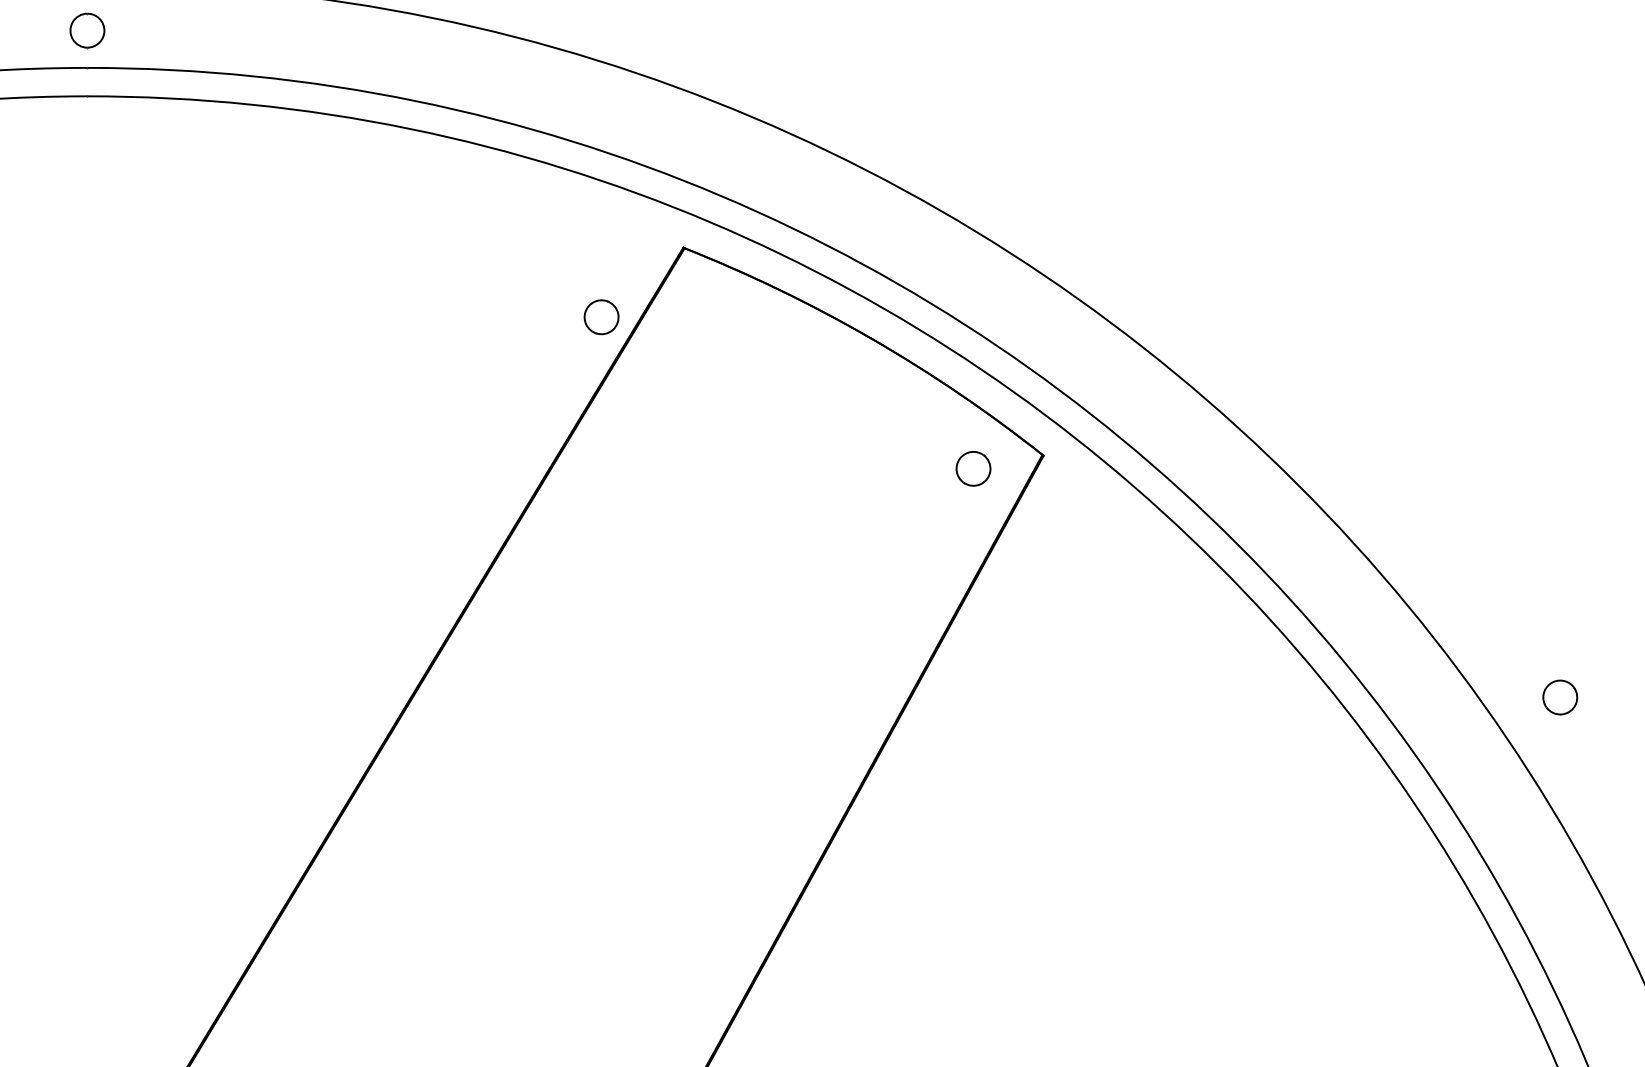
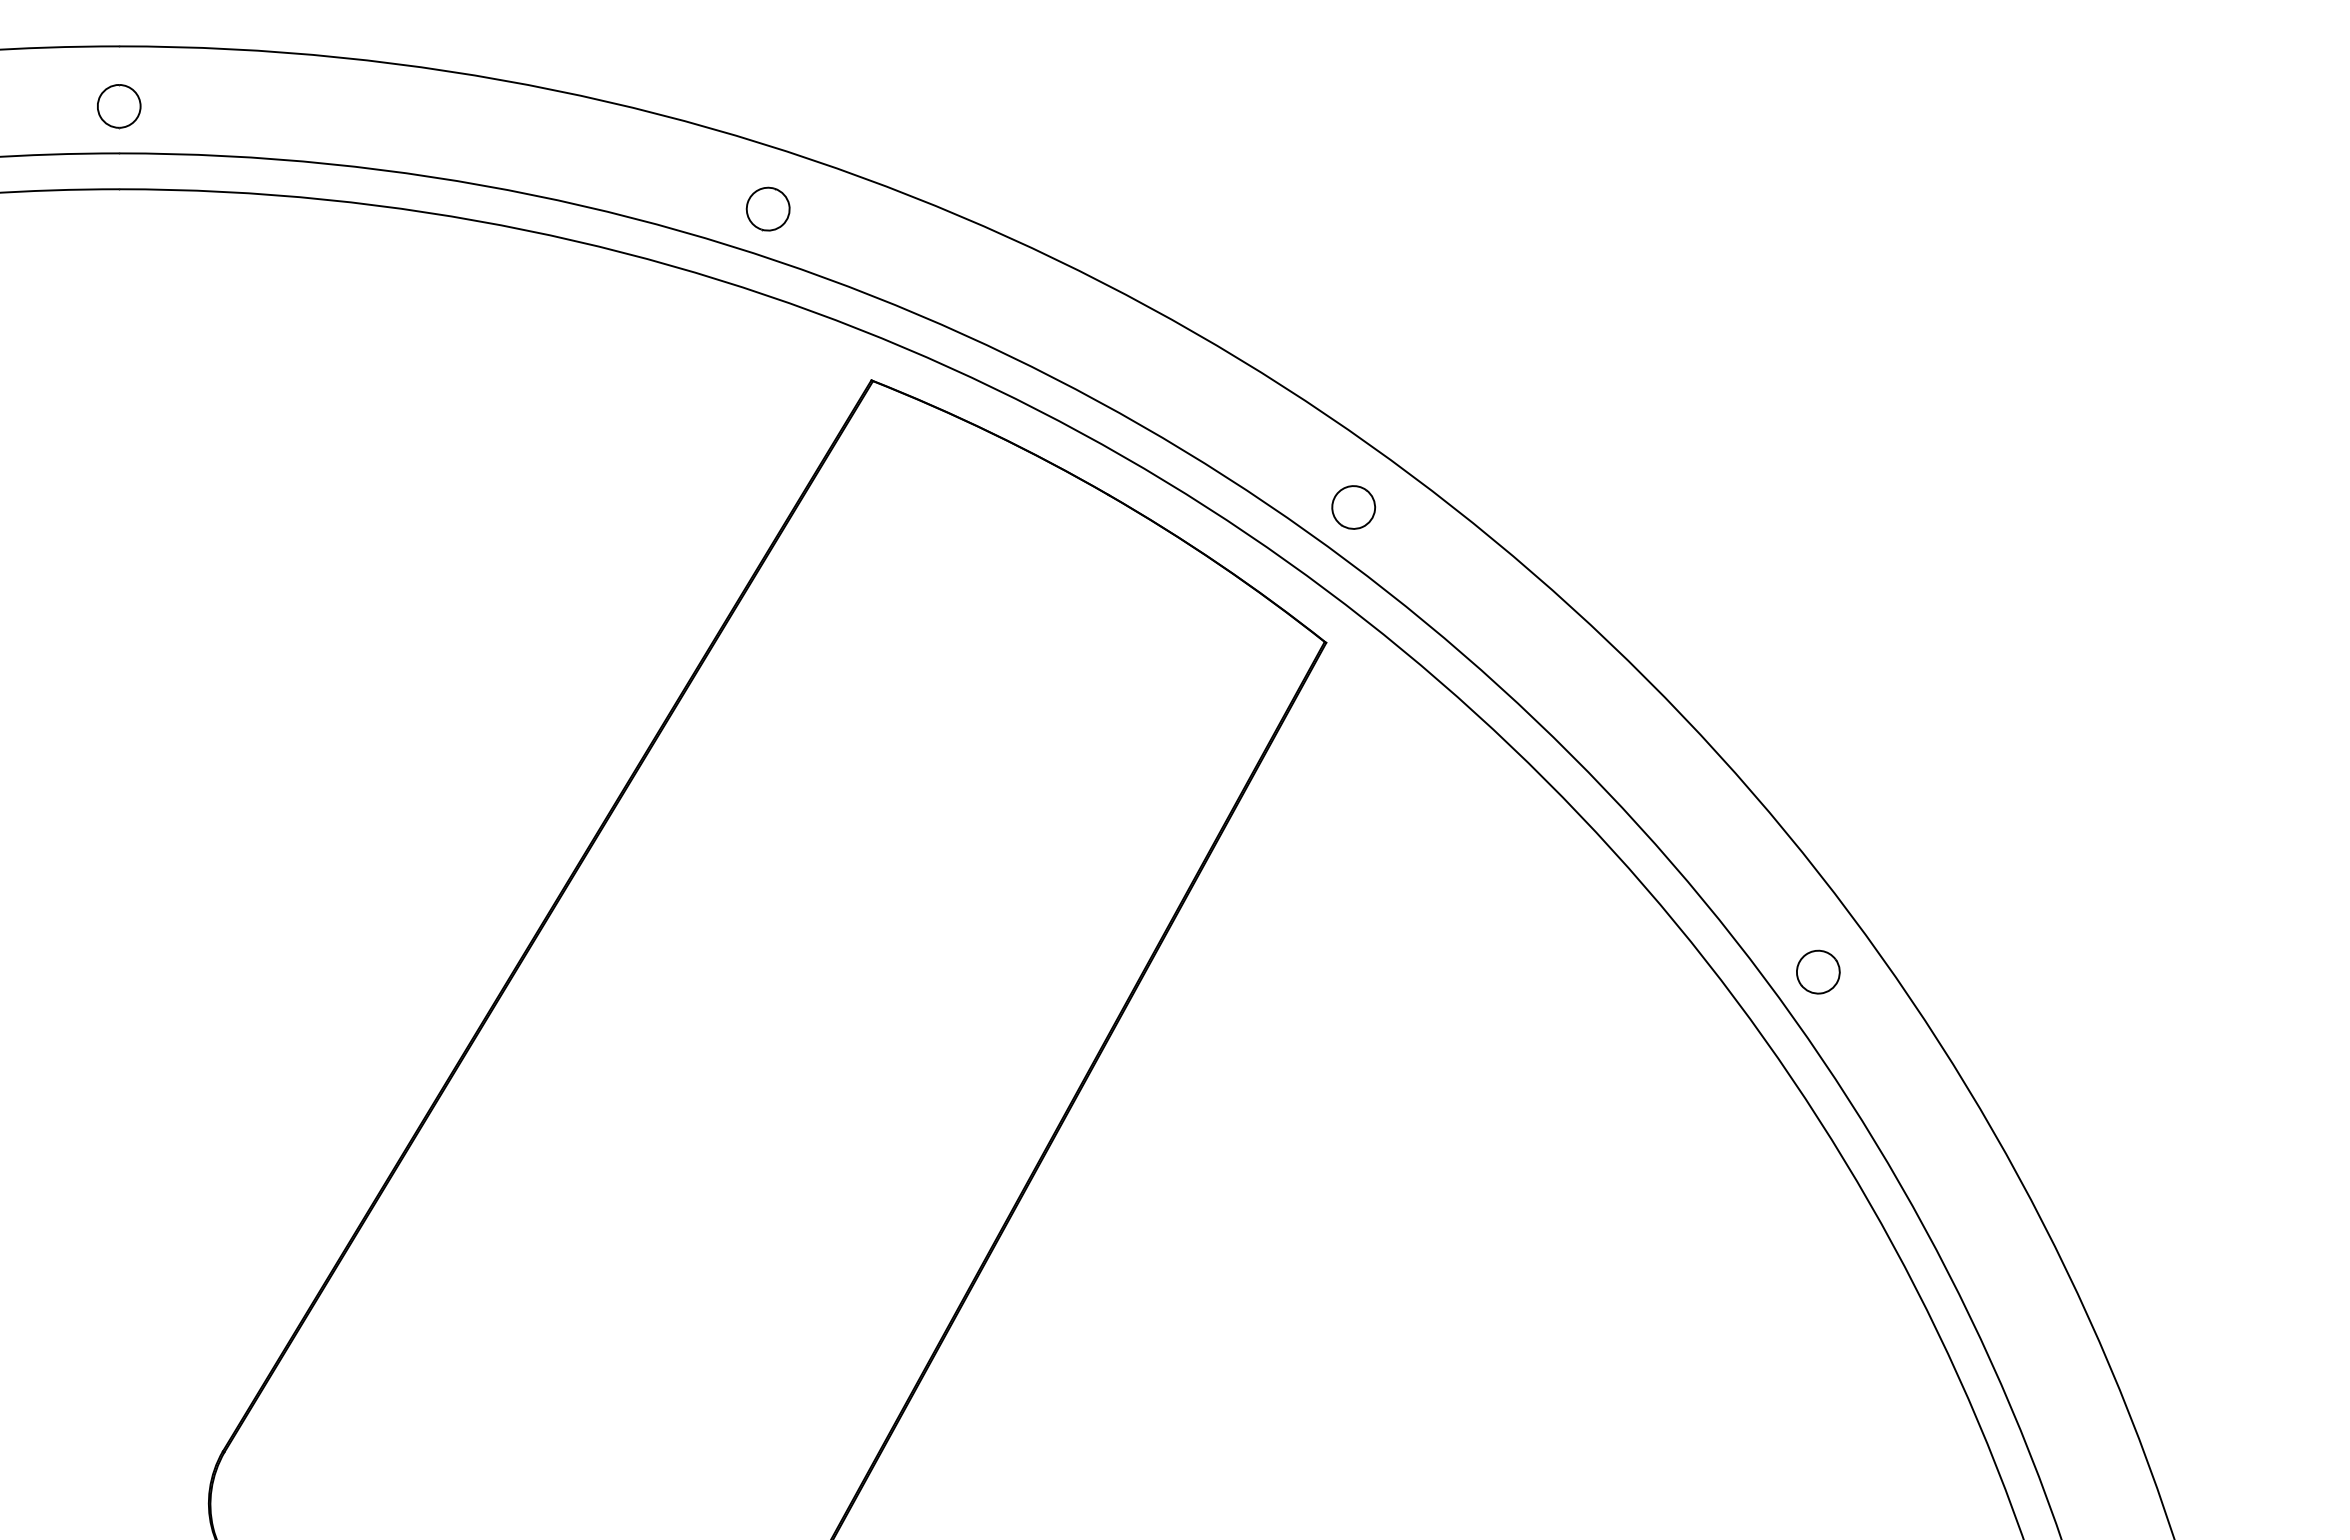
part: (601, 316) -> (767, 208), moved
part: (973, 468) -> (1353, 507), moved
part: (1560, 697) -> (1818, 971), moved

